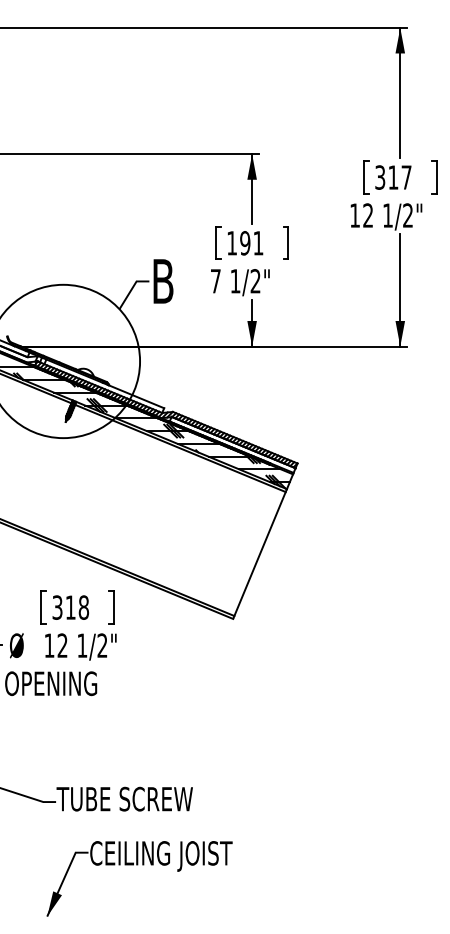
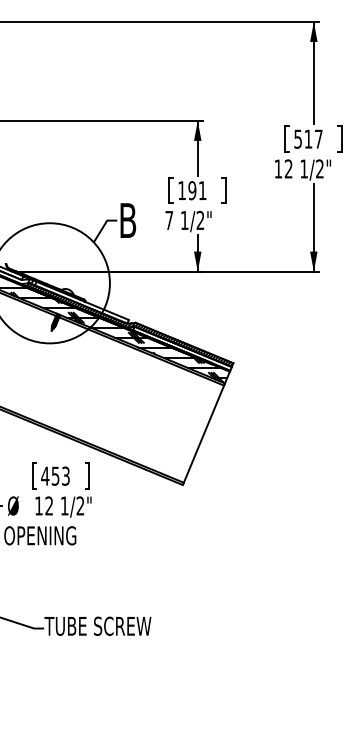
text: (379, 176) -> (297, 138), 317 -> 517
text: (70, 606) -> (55, 475), 318 -> 453
part: (136, 865) -> (107, 678), removed

